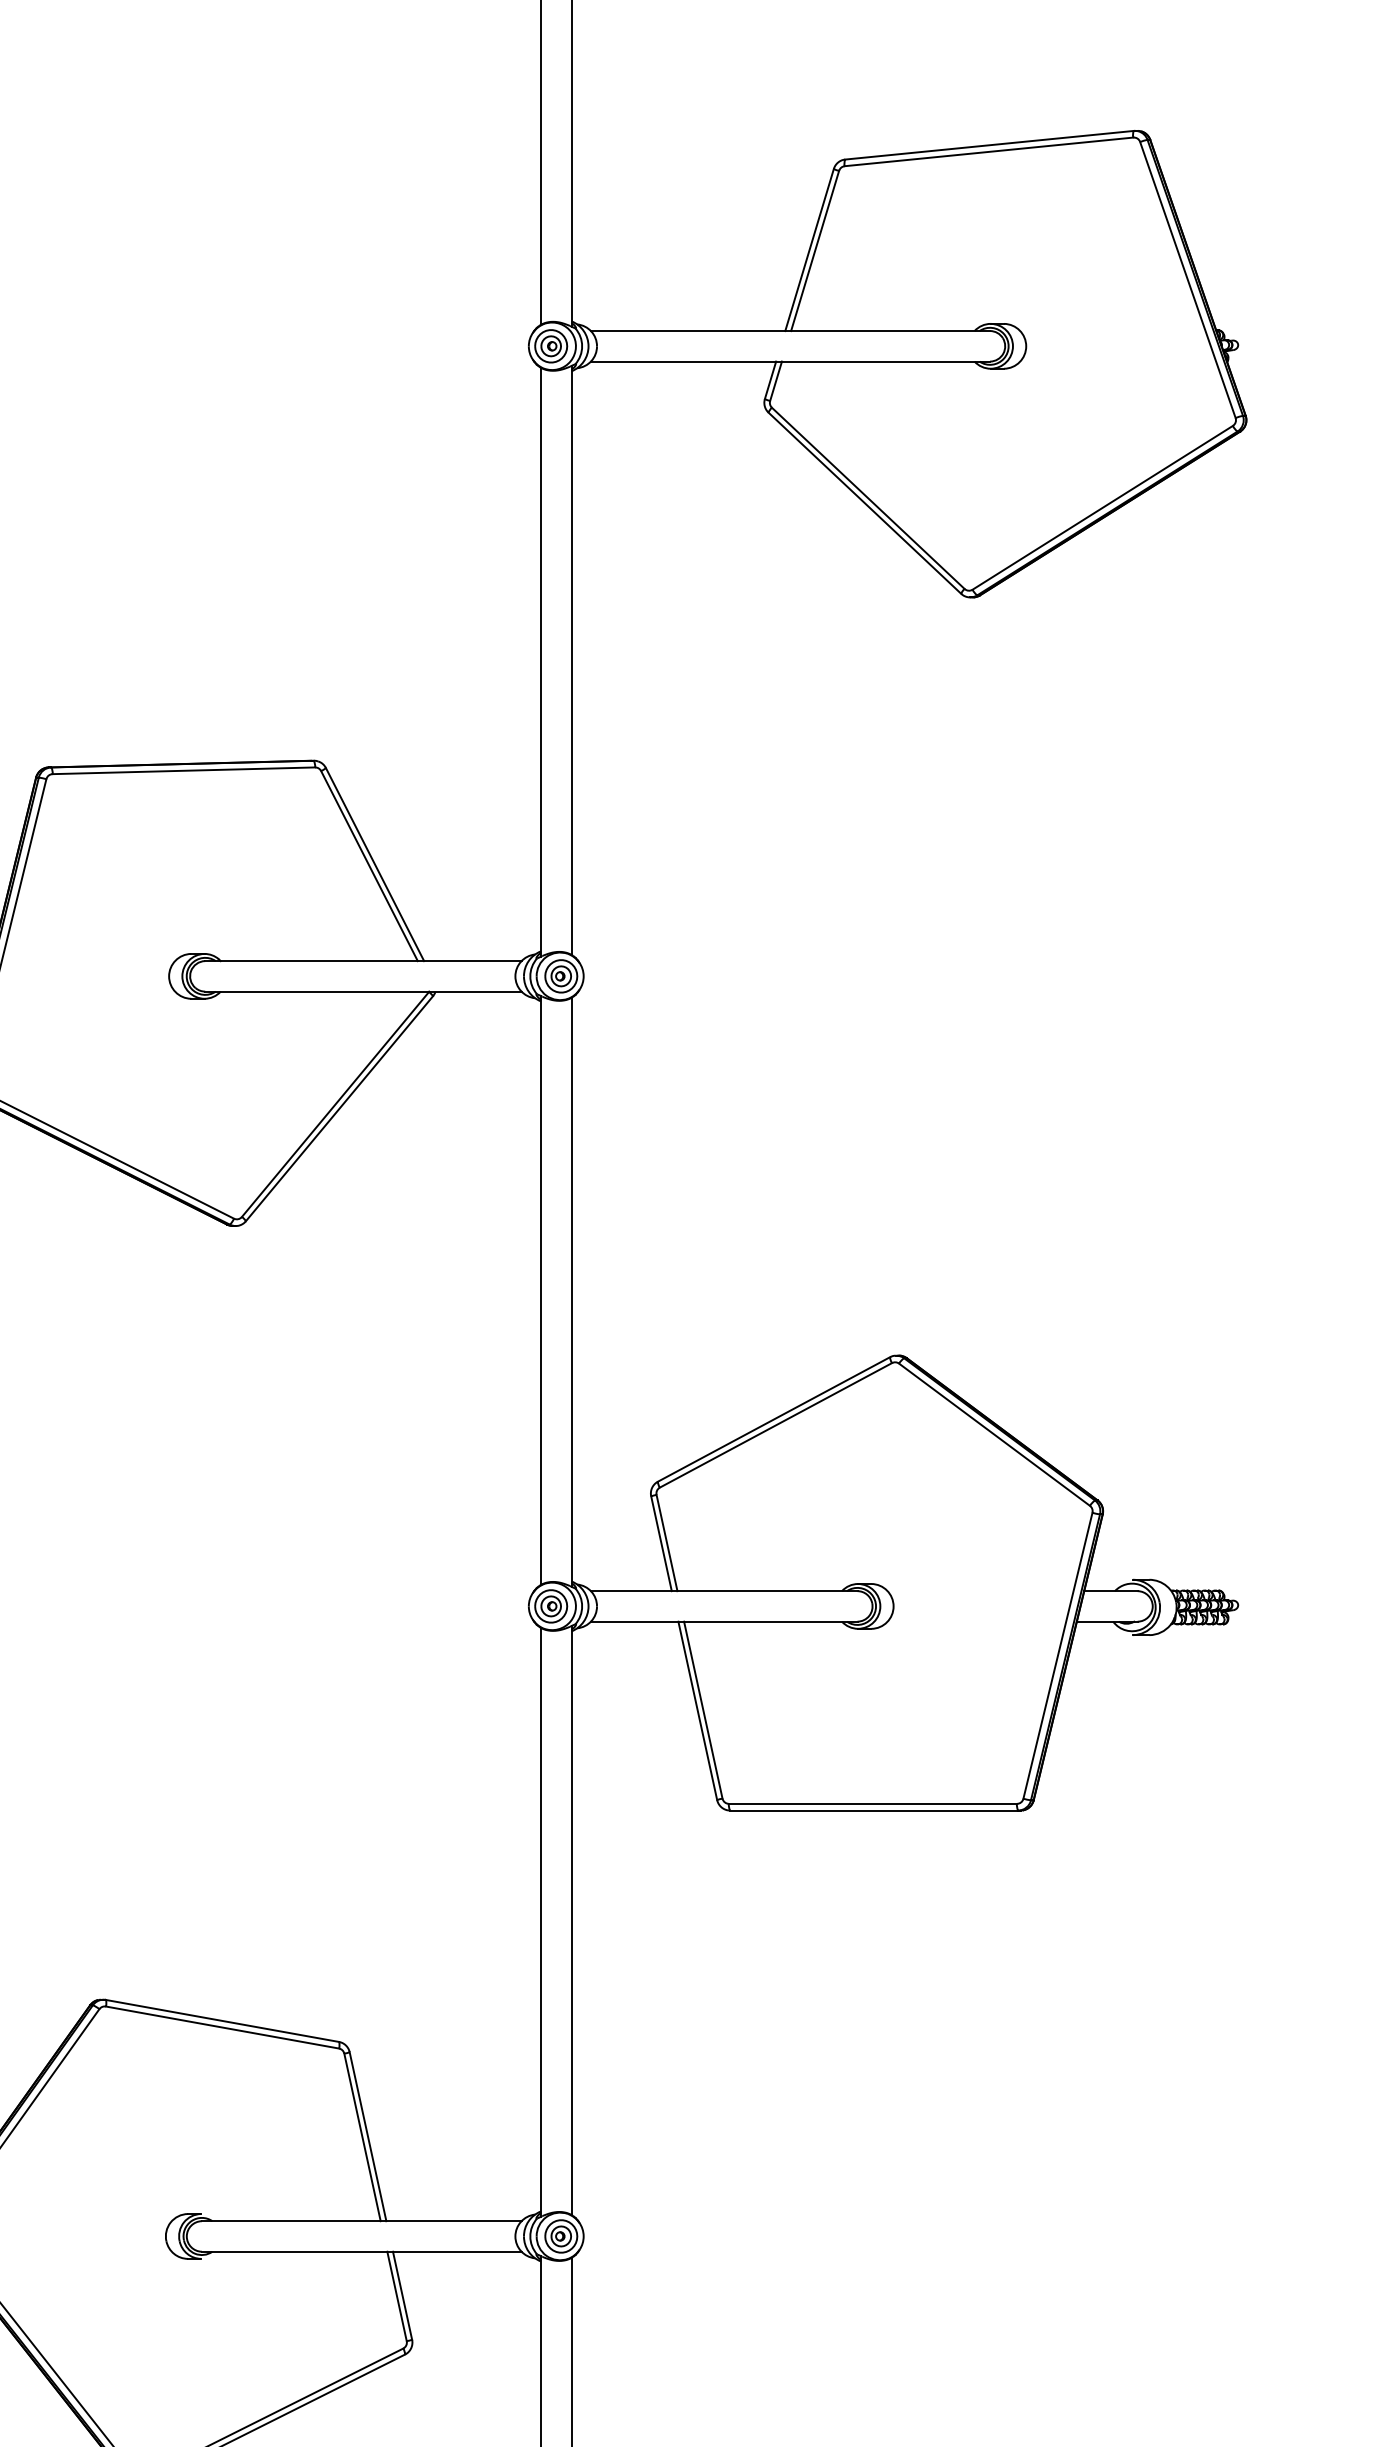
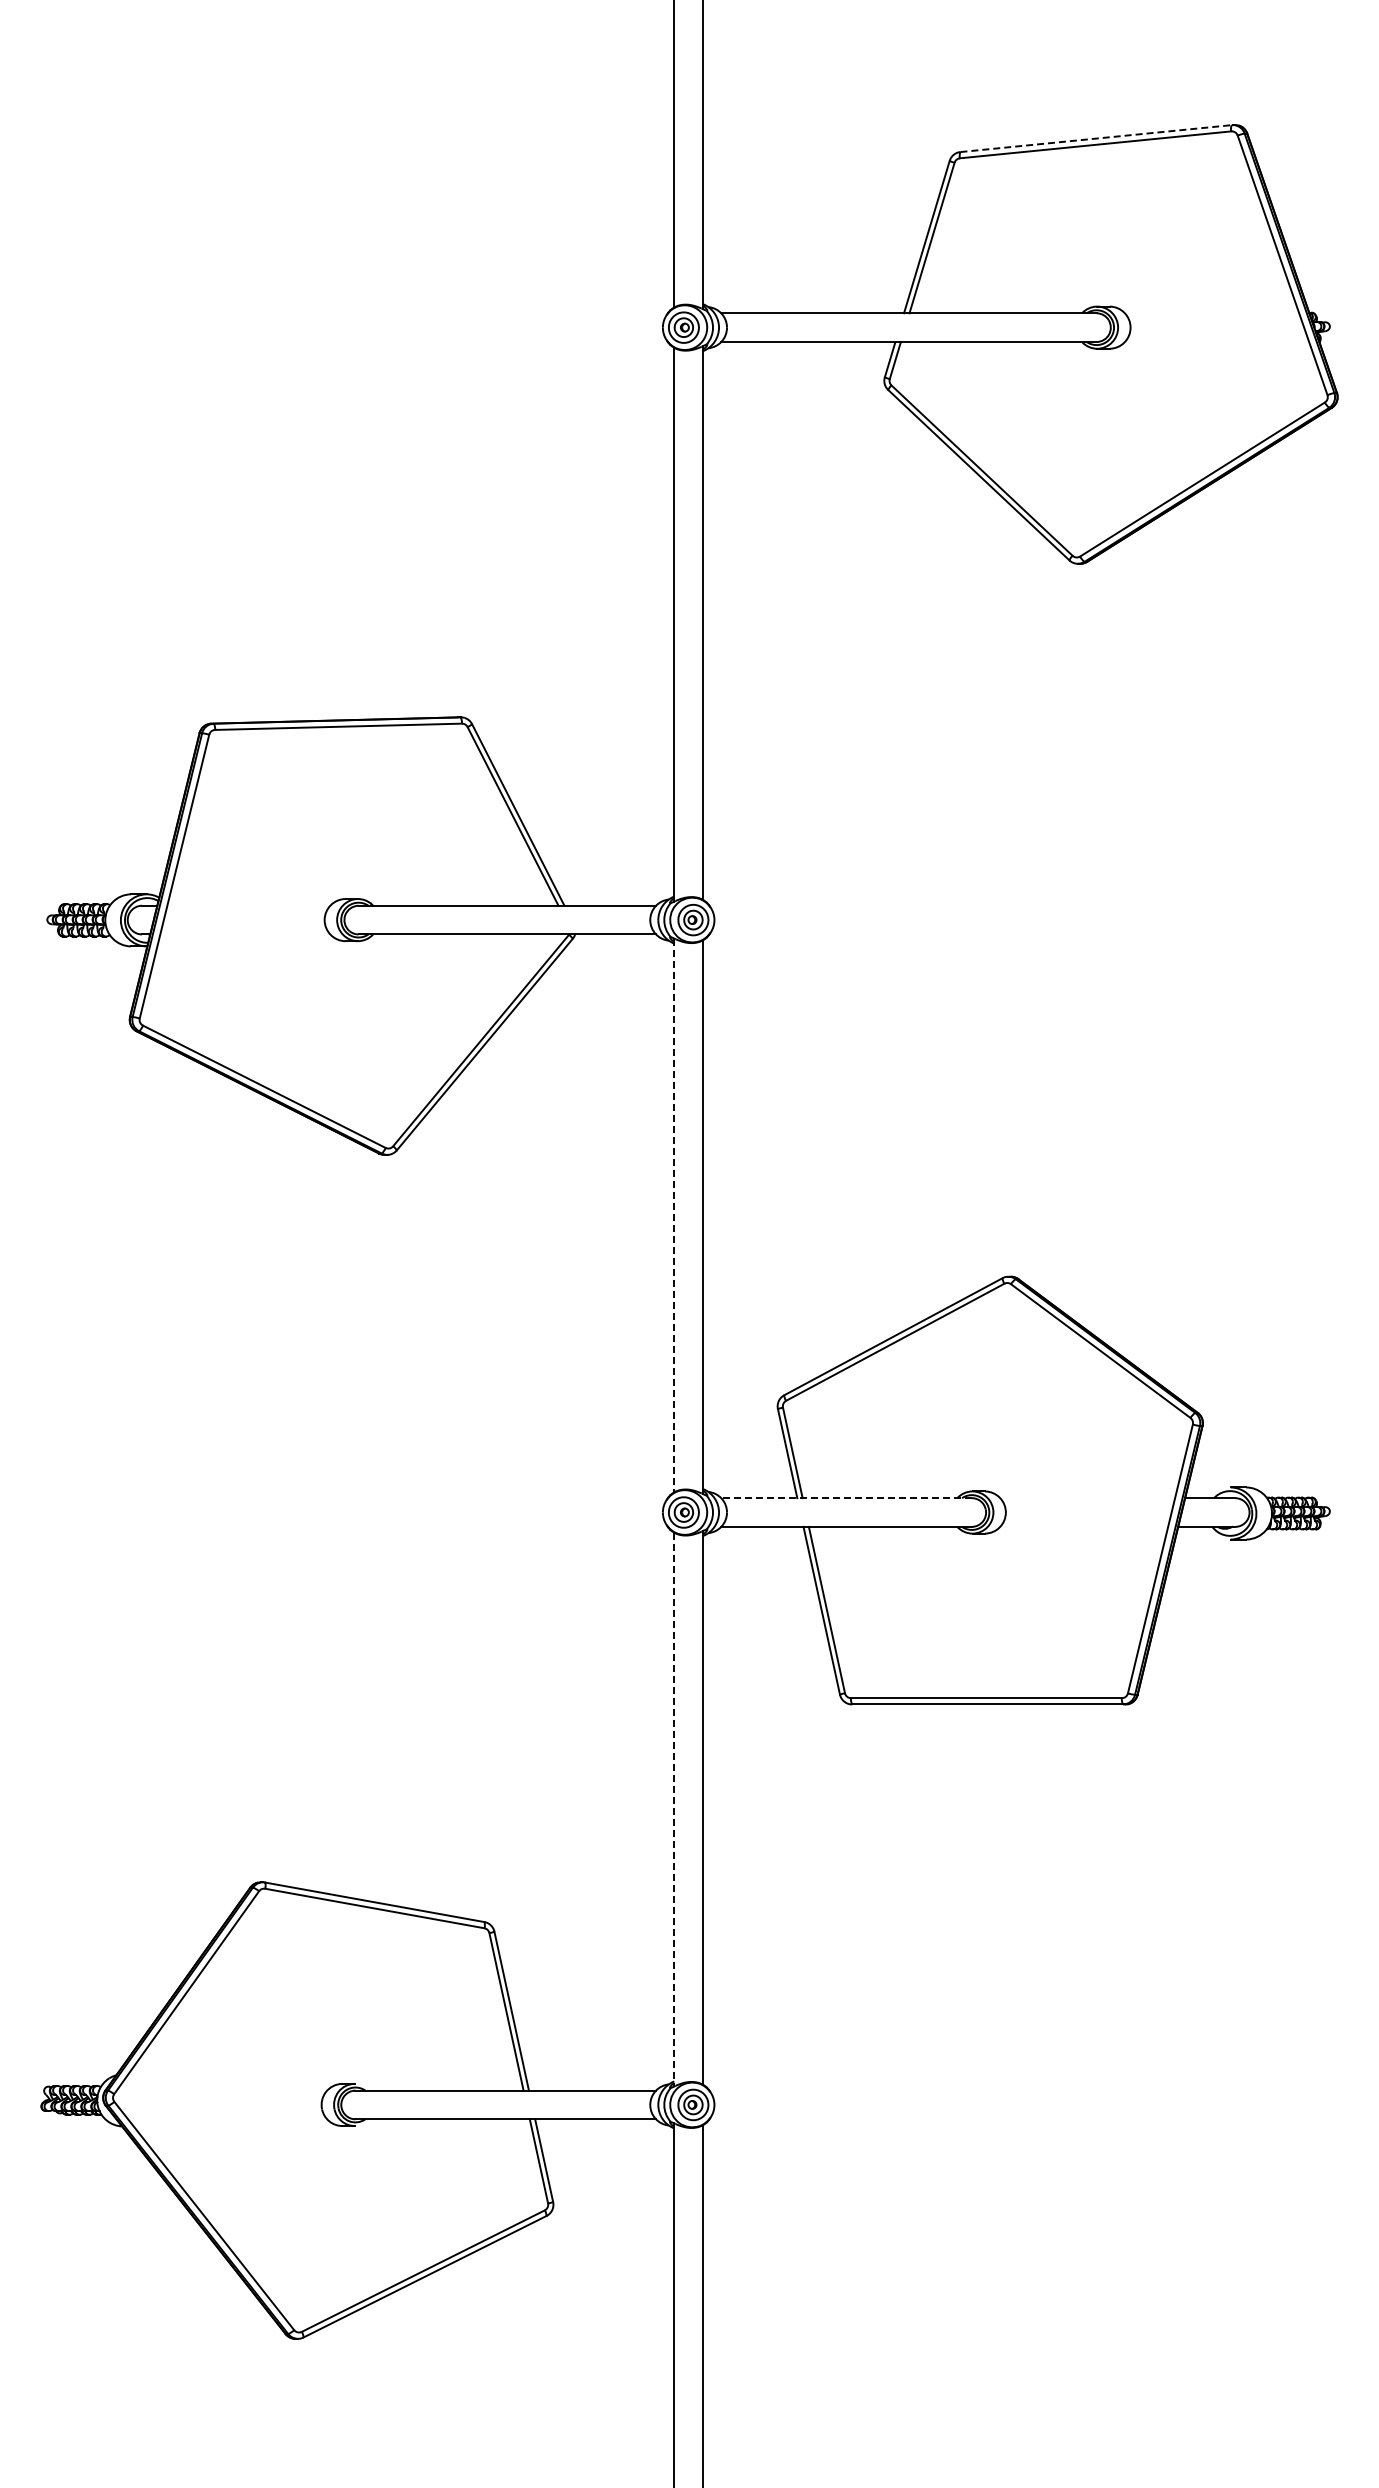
line: (989, 145) -> (1096, 138), solid -> dashed
line: (541, 1290) -> (674, 1215), solid -> dashed
line: (724, 1591) -> (846, 1498), solid -> dashed
line: (541, 1922) -> (674, 1809), solid -> dashed

